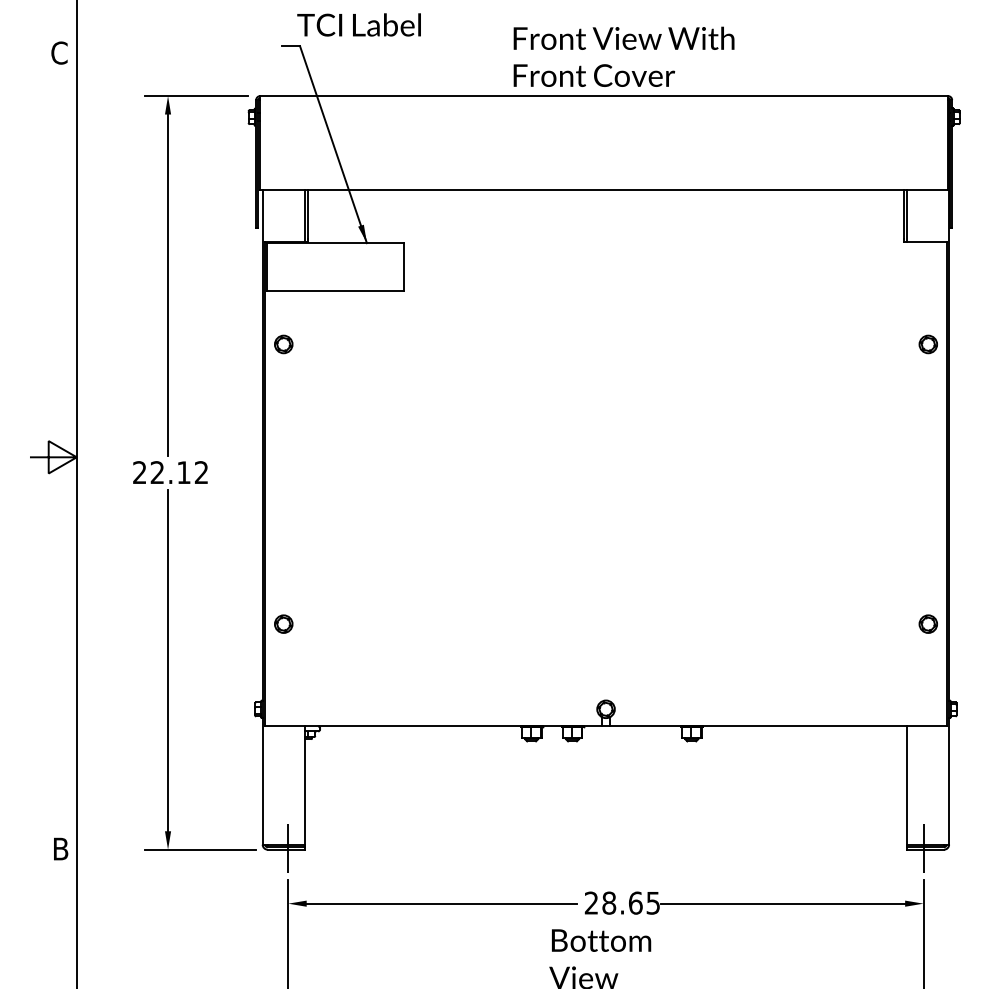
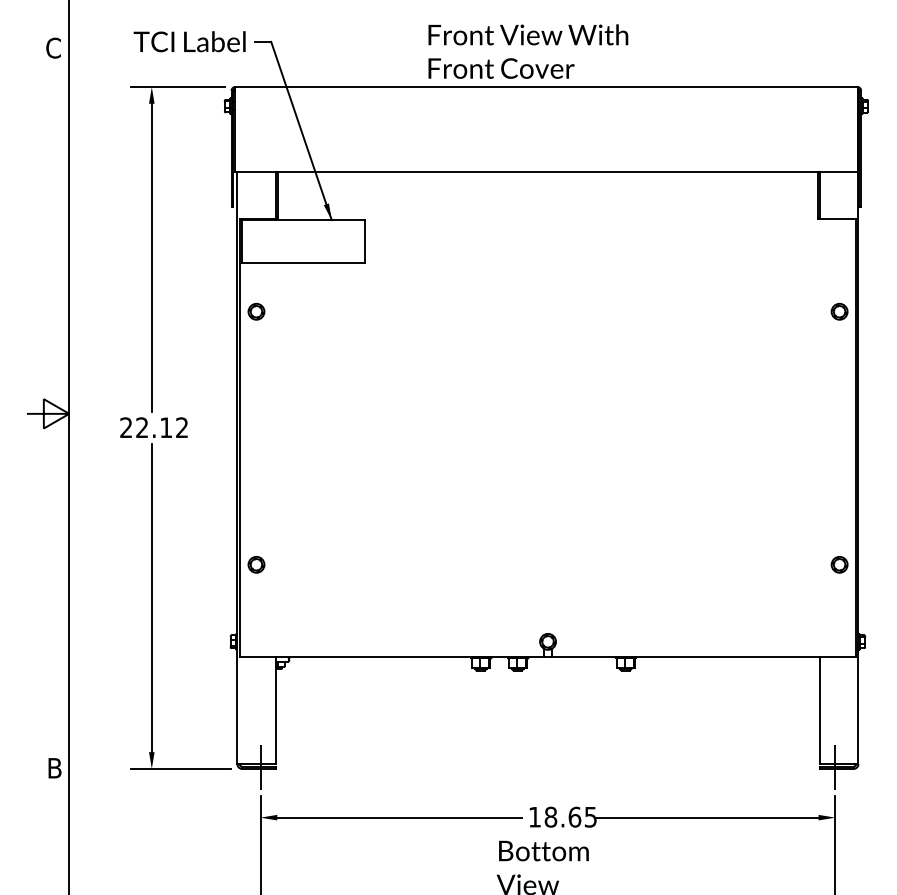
text: (358, 24) -> (189, 41), moved
text: (624, 56) -> (528, 51), moved
text: (591, 902) -> (534, 816), 28.65 -> 18.65

